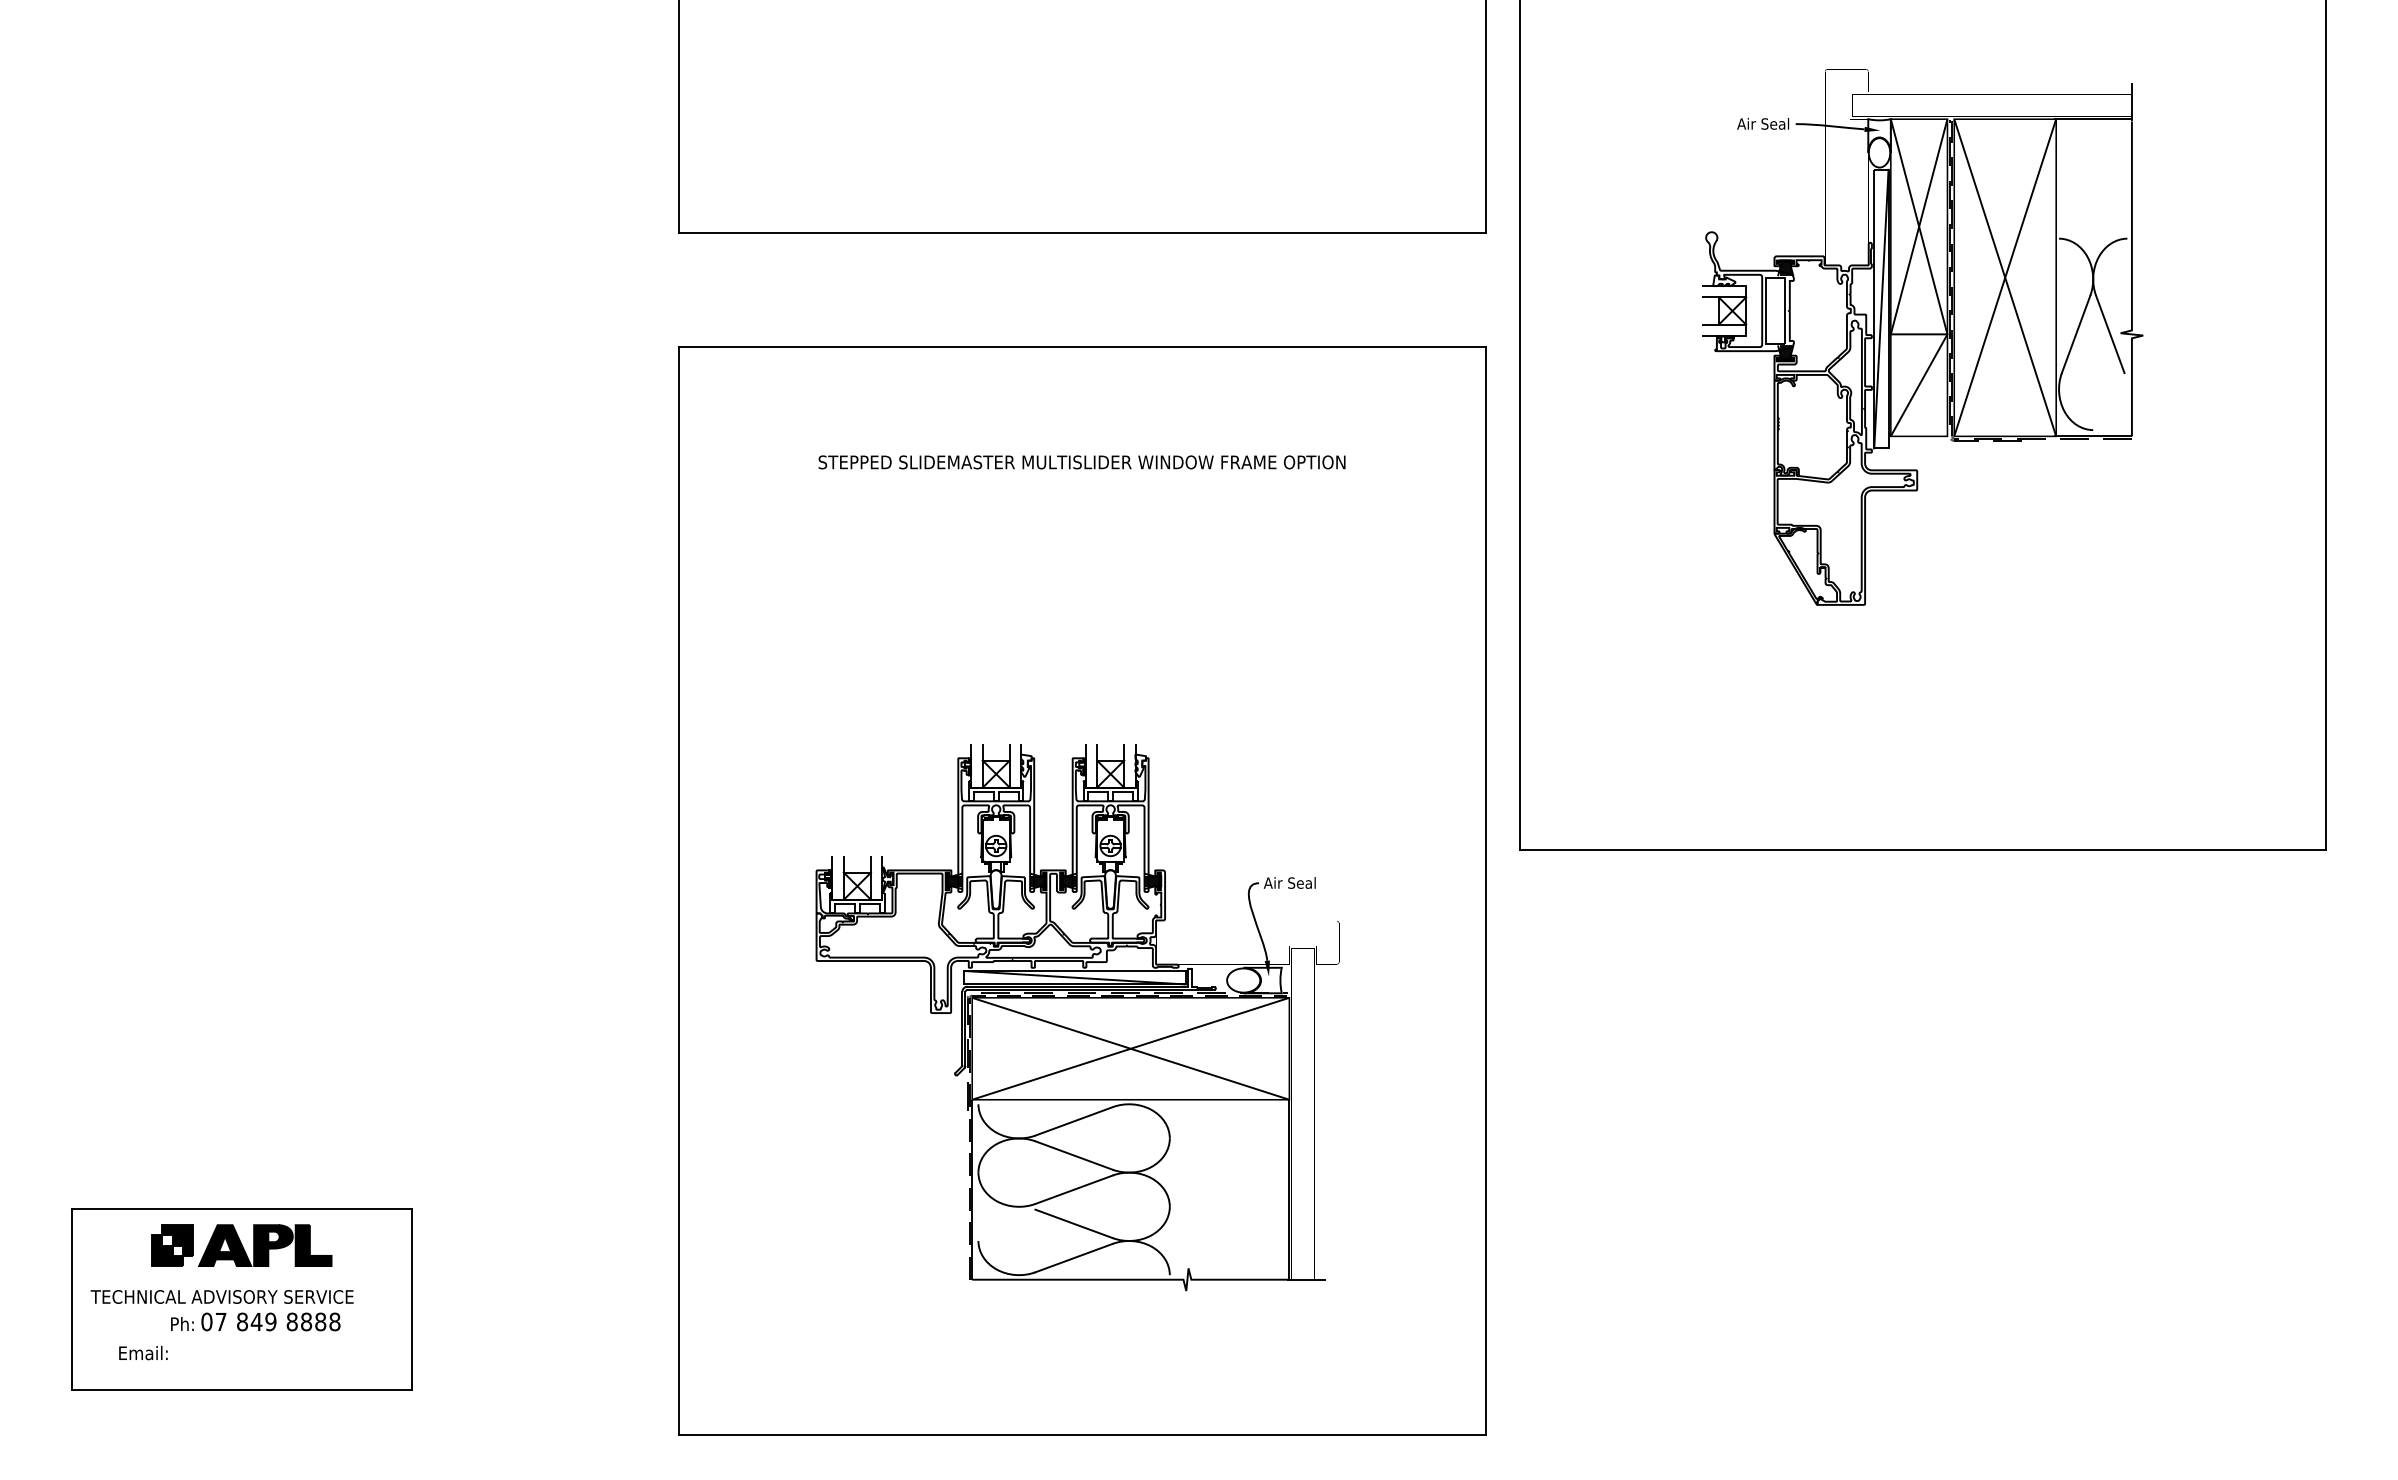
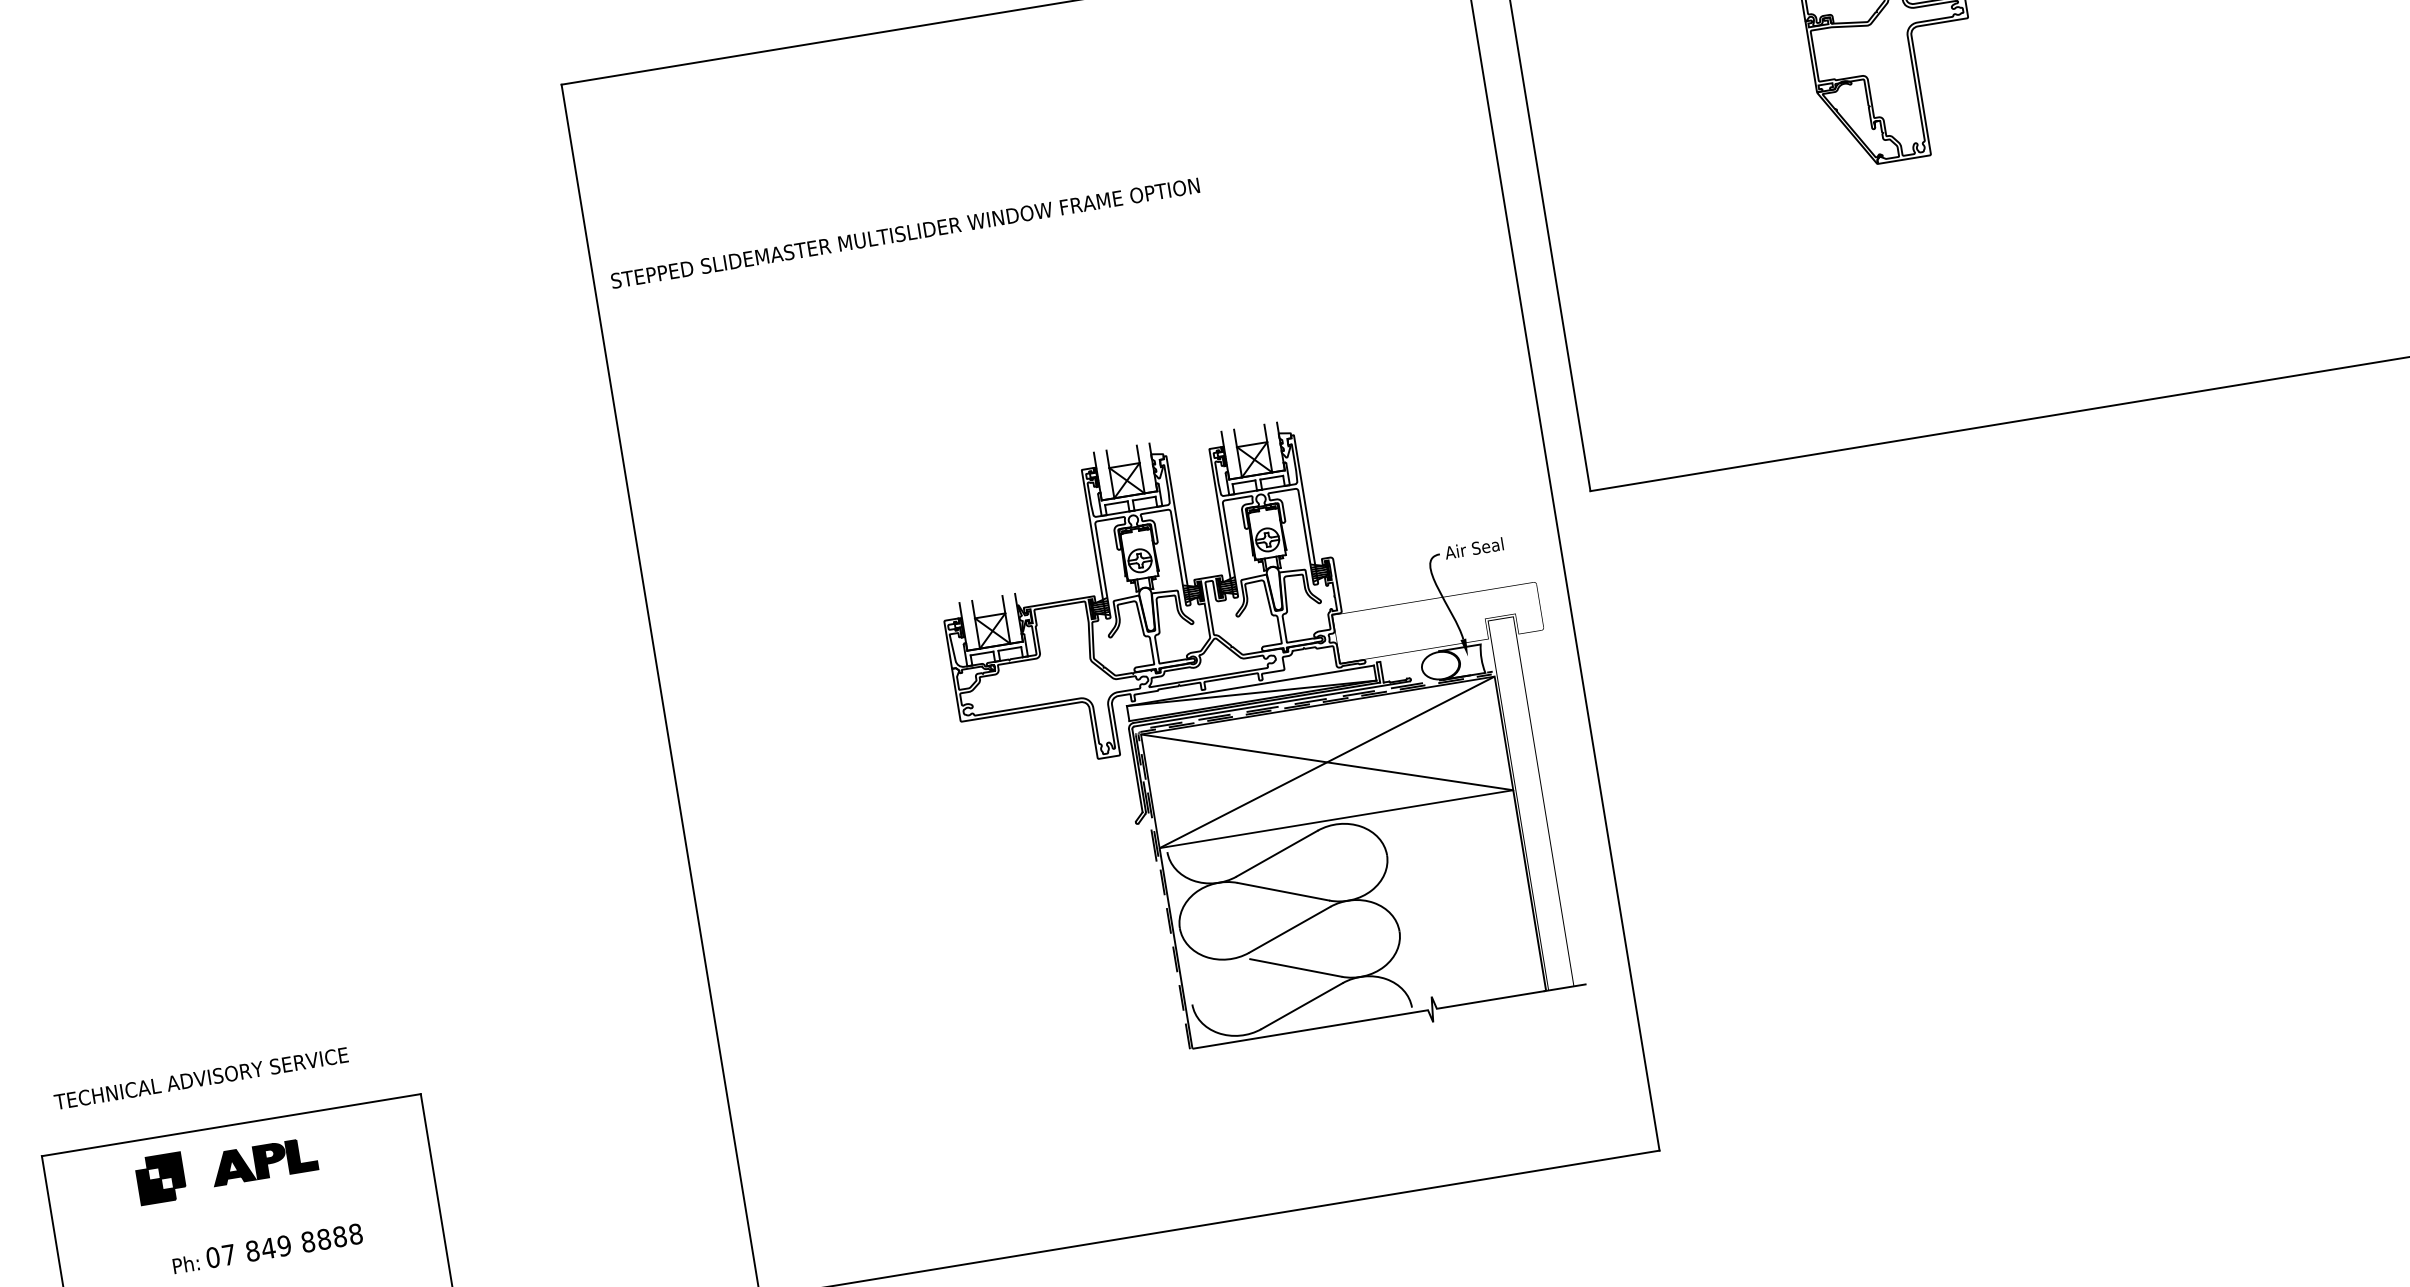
text: (1081, 462) -> (904, 233), moved
part: (1077, 1017) -> (1262, 737), moved
part: (264, 1245) -> (263, 1161), size x0.7
text: (221, 1296) -> (200, 1078), moved

